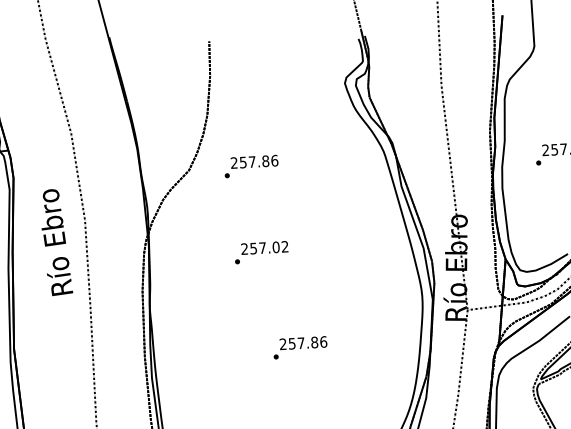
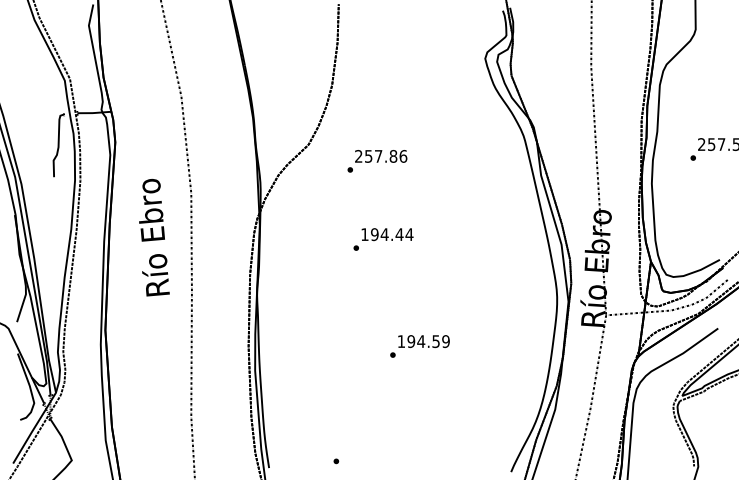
text: (251, 166) -> (377, 161), moved
text: (56, 242) -> (154, 237), moved
text: (265, 247) -> (387, 234), 257.02 -> 194.44
text: (303, 343) -> (423, 341), 257.86 -> 194.59

